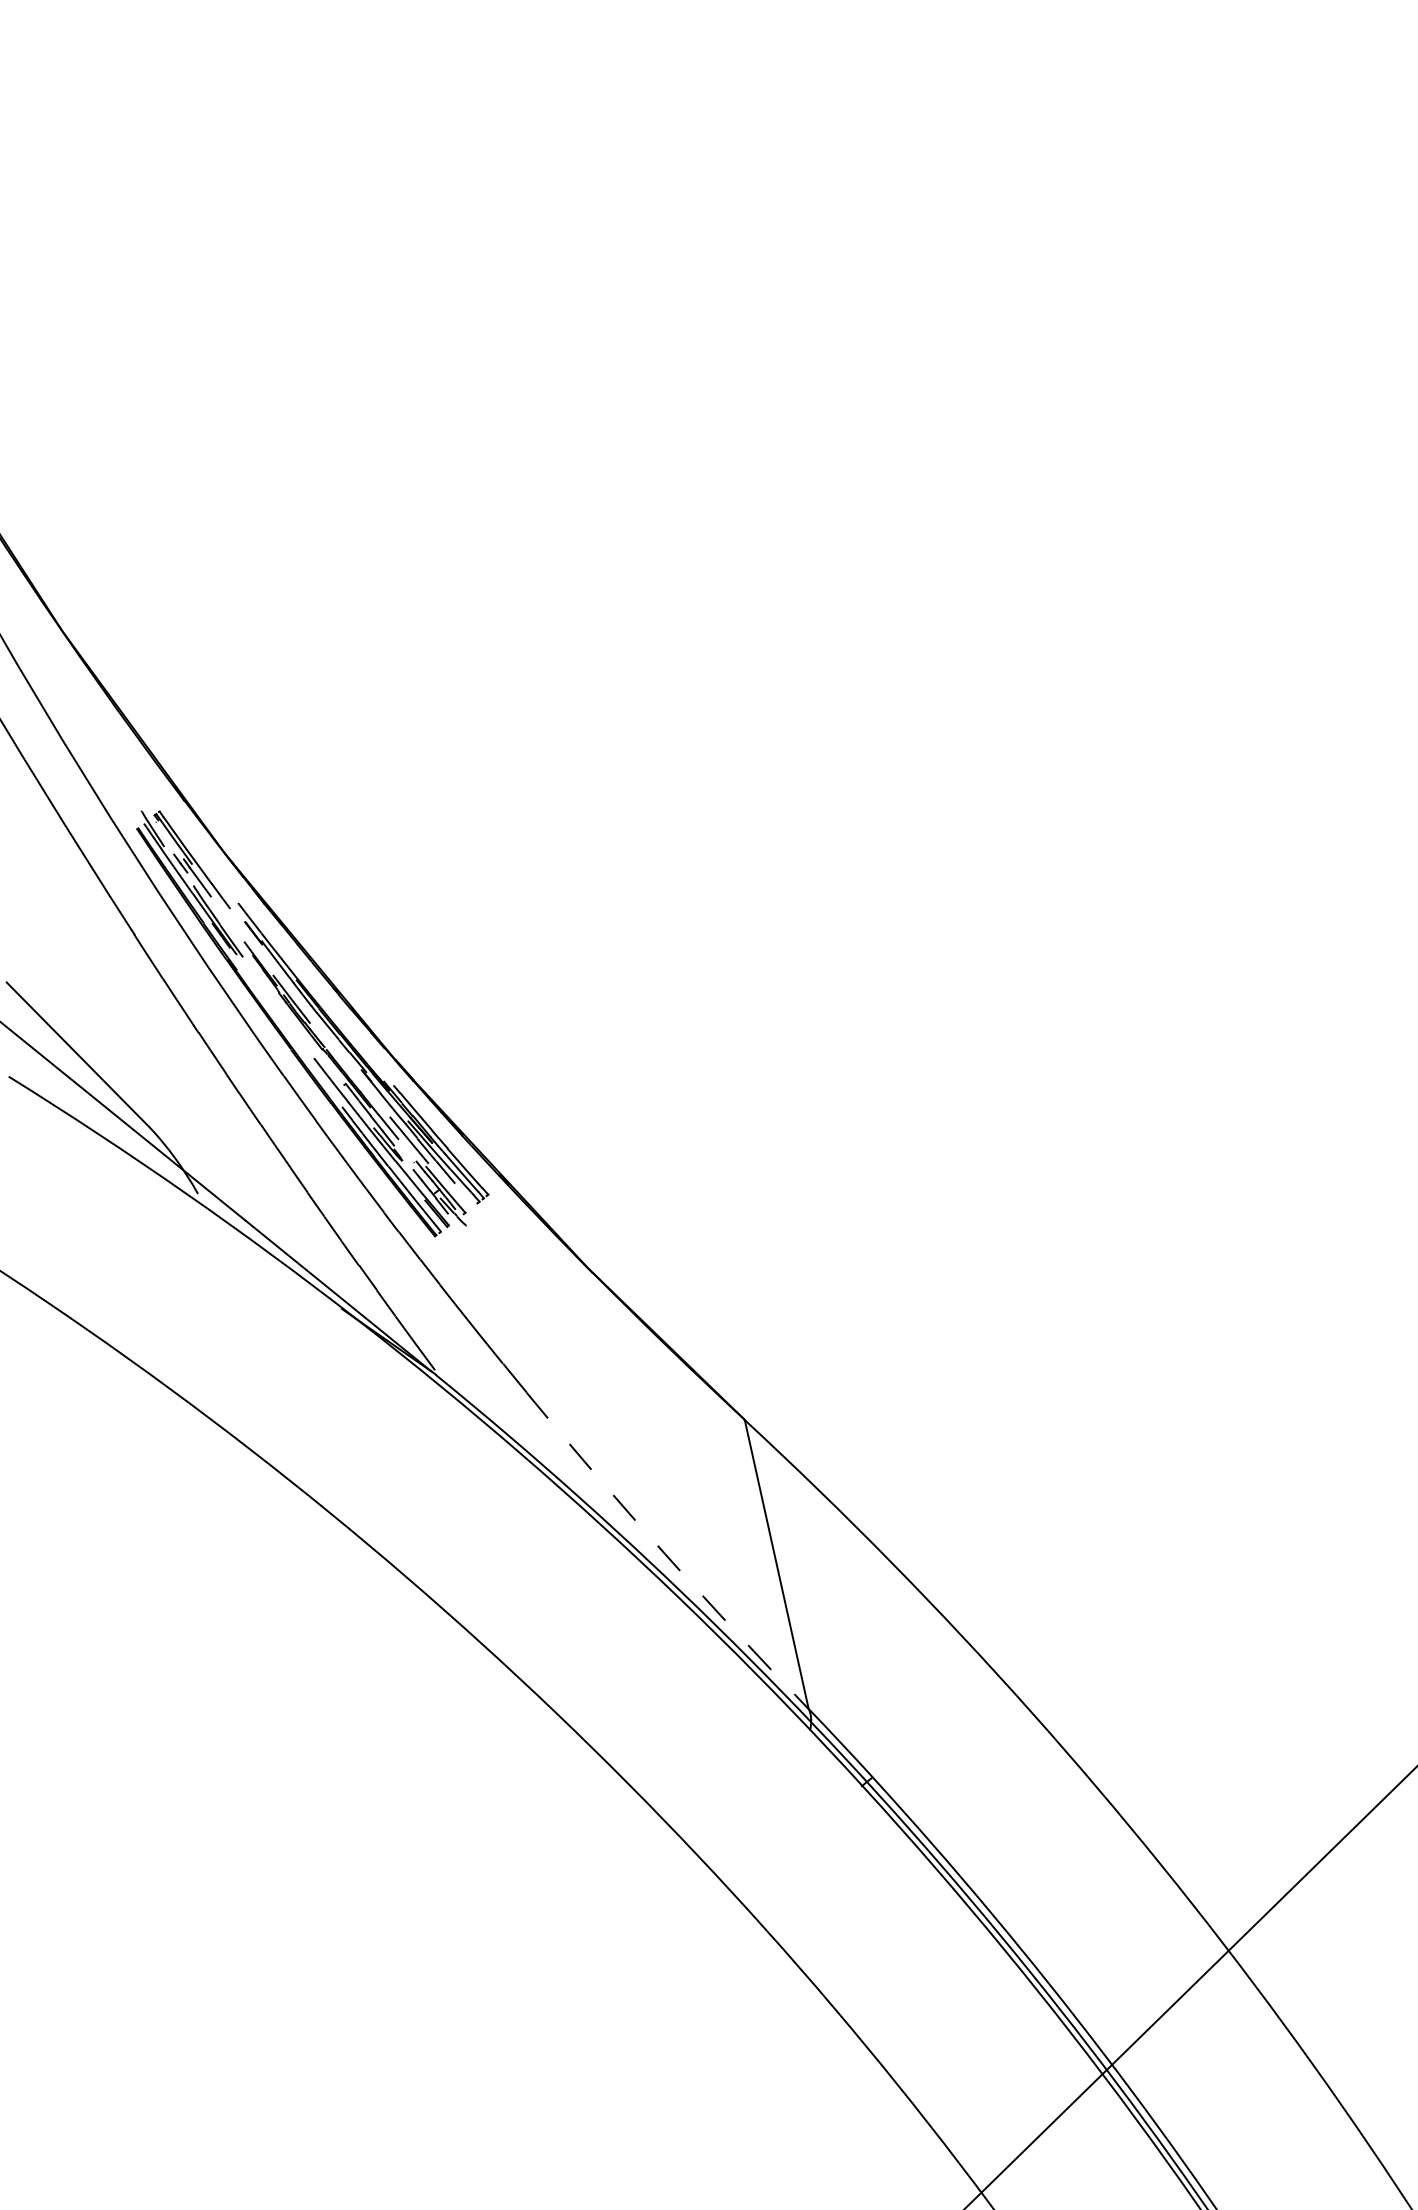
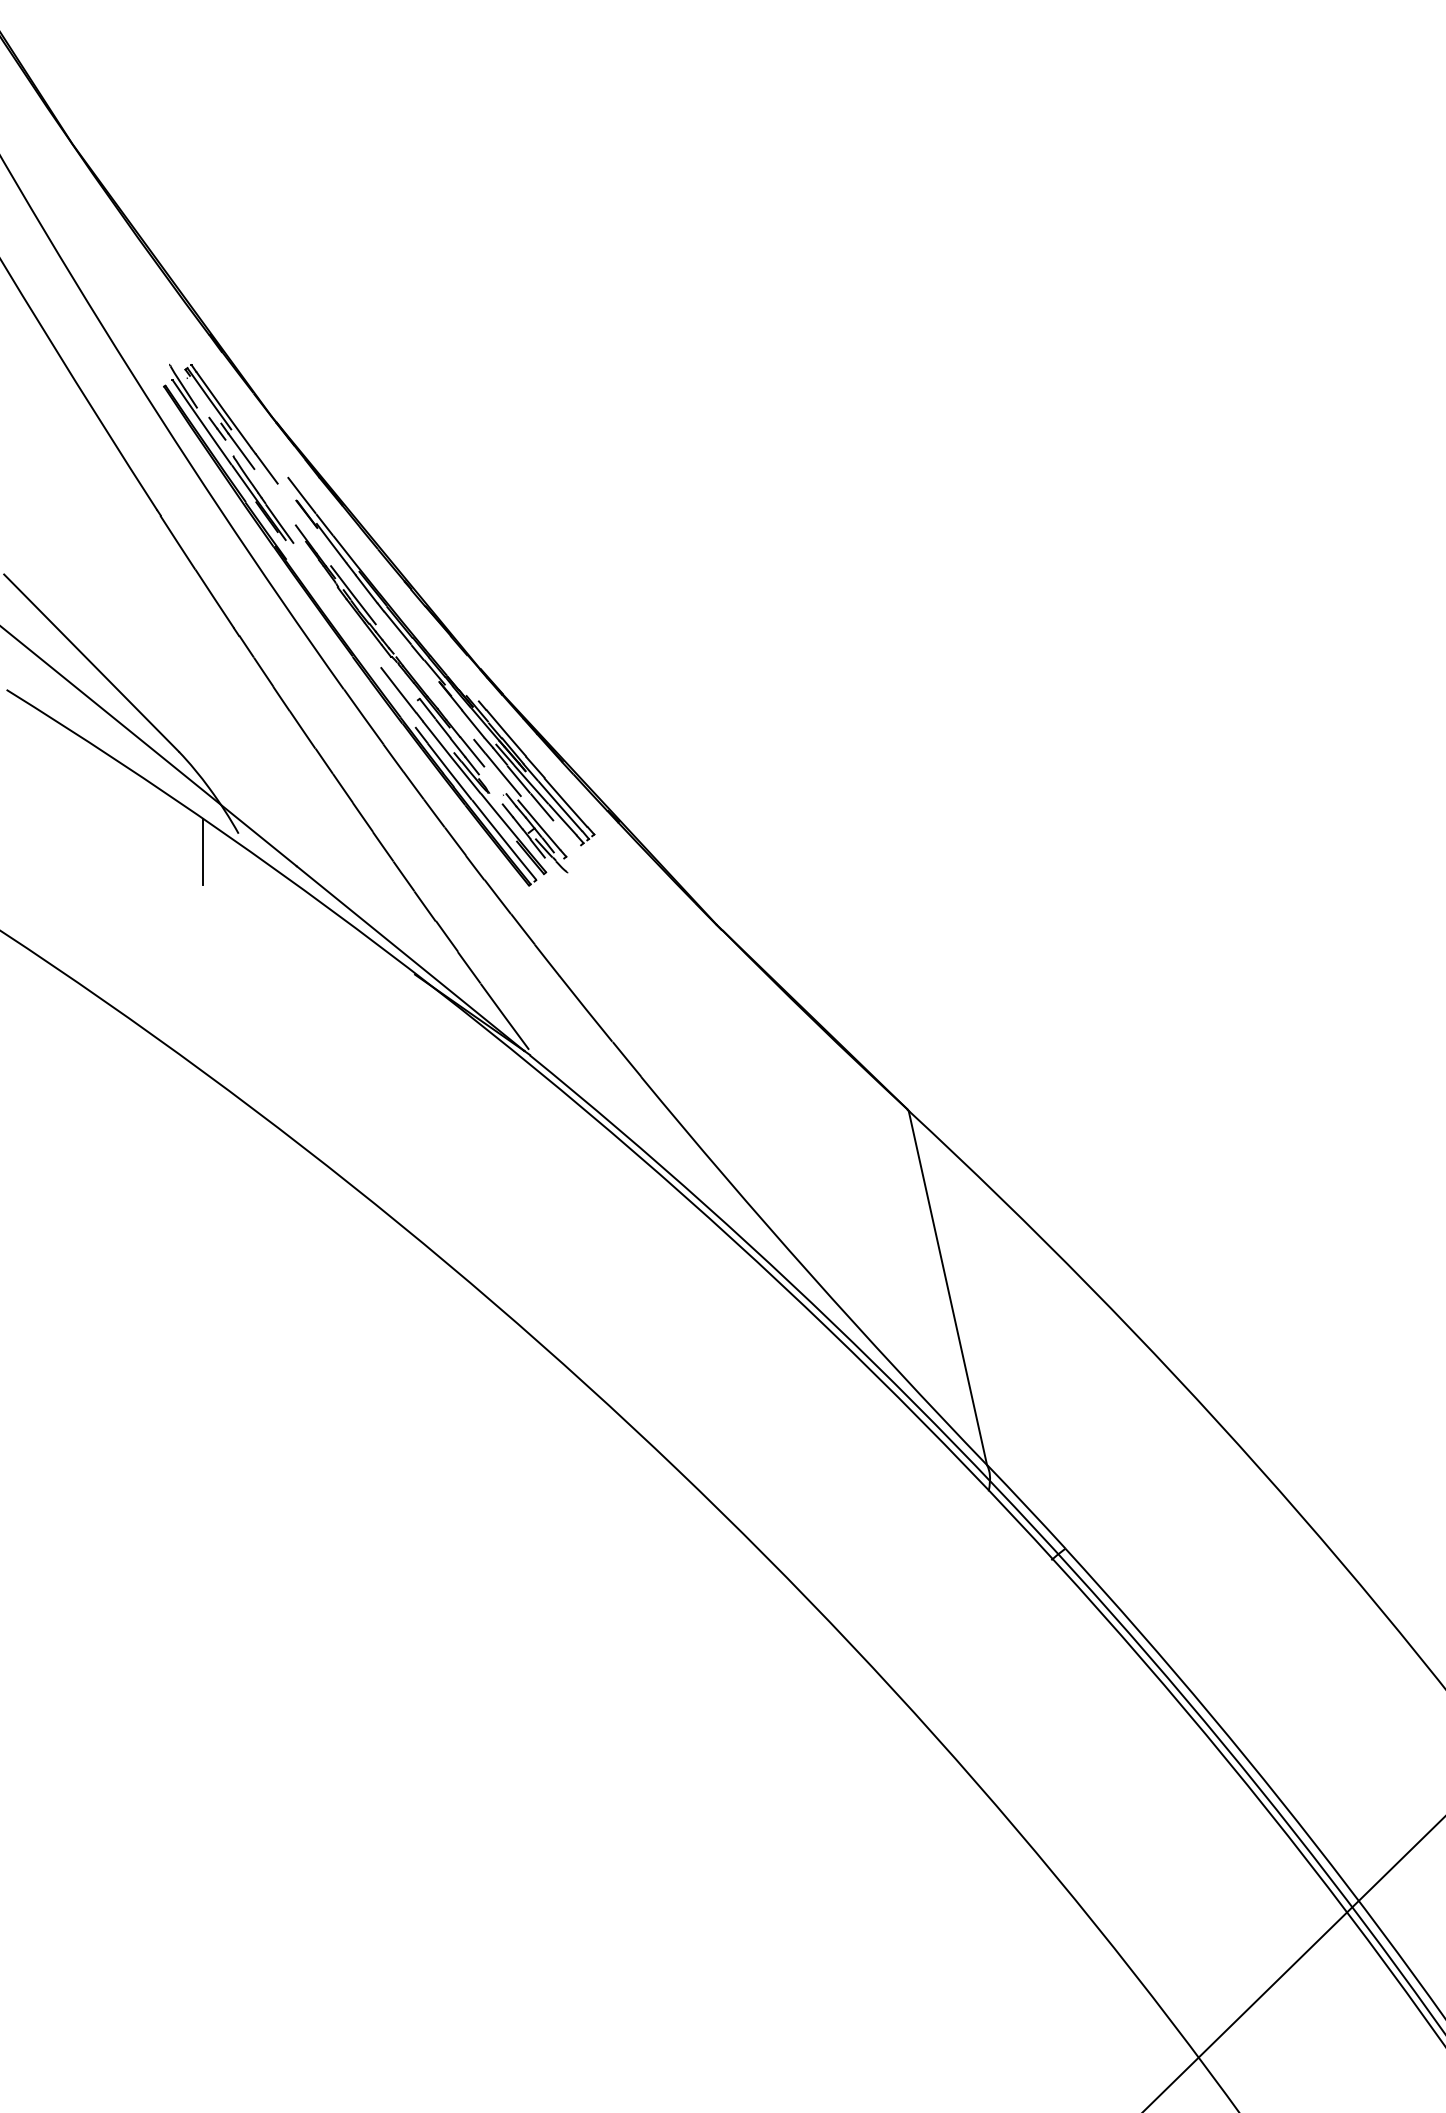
line: (169, 1208) -> (203, 851), added
arc: (664, 1553) -> (810, 1274), dashed -> solid

